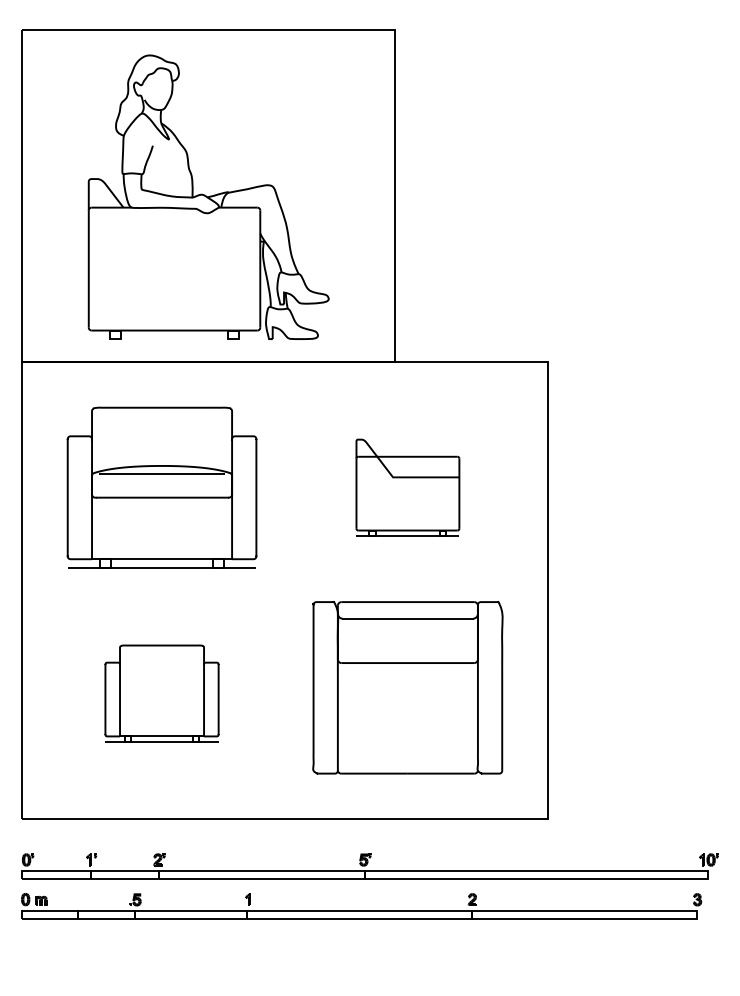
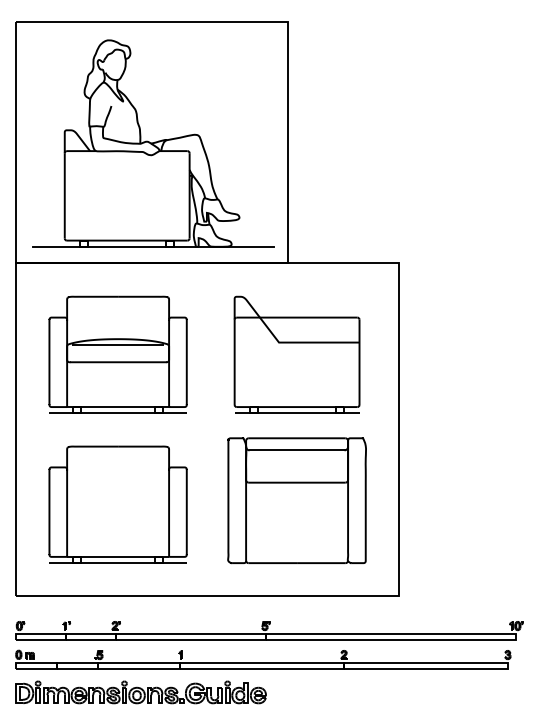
line: (210, 339) -> (153, 247), added
part: (407, 487) -> (296, 354), size x1.67
part: (161, 693) -> (117, 504), size x1.67
part: (193, 950) -> (141, 691), added

